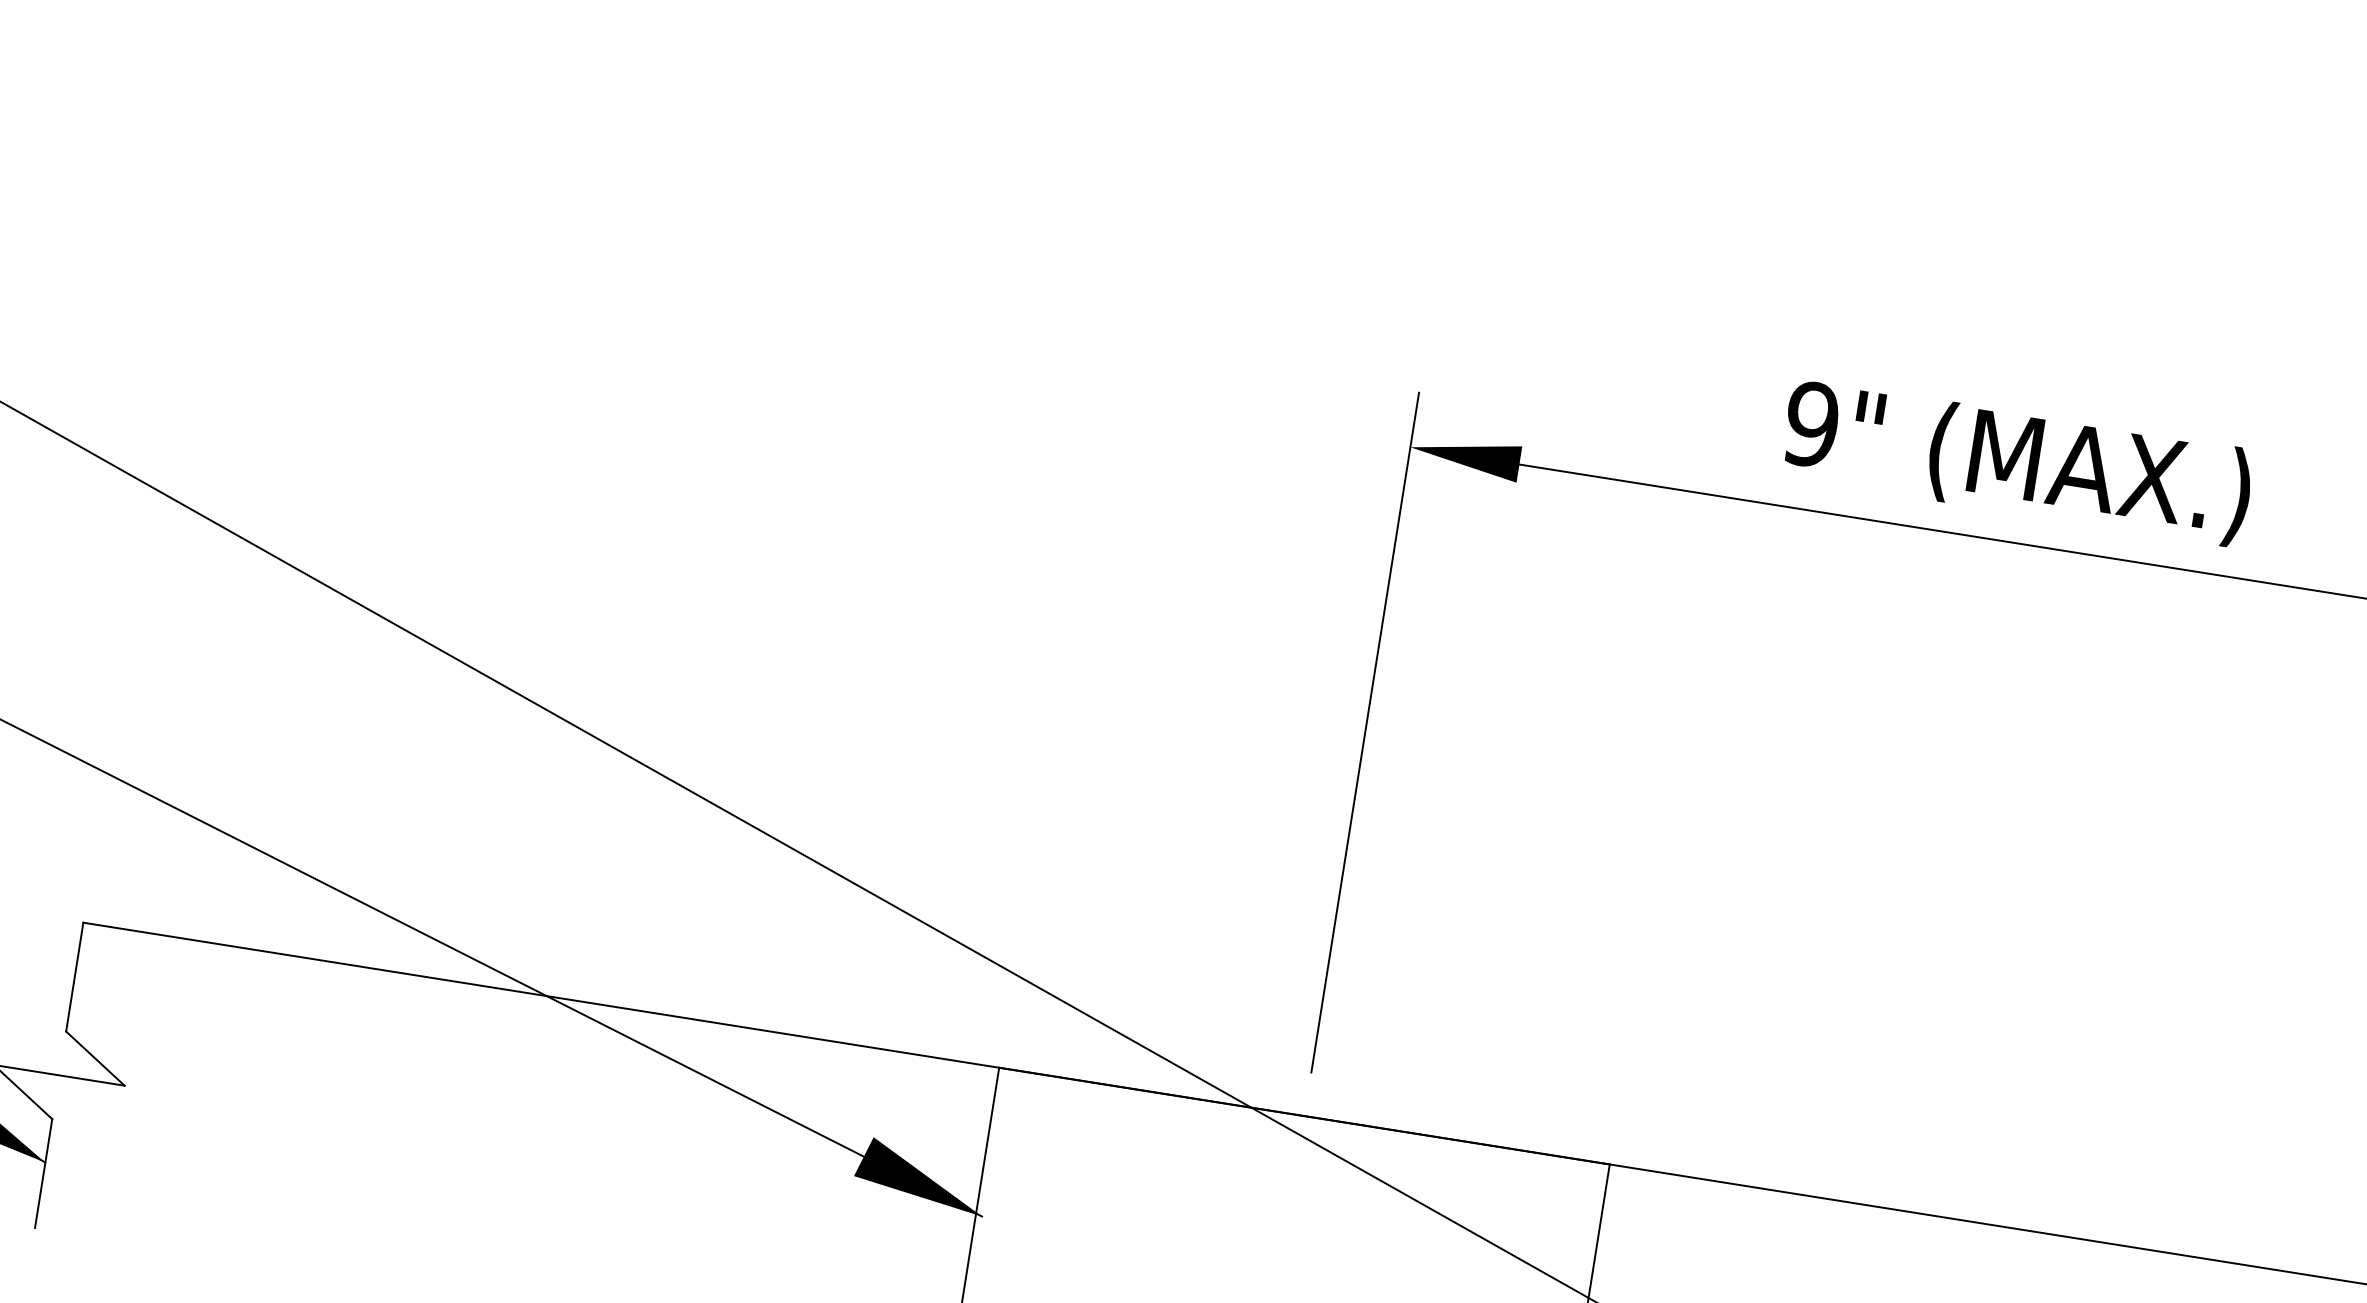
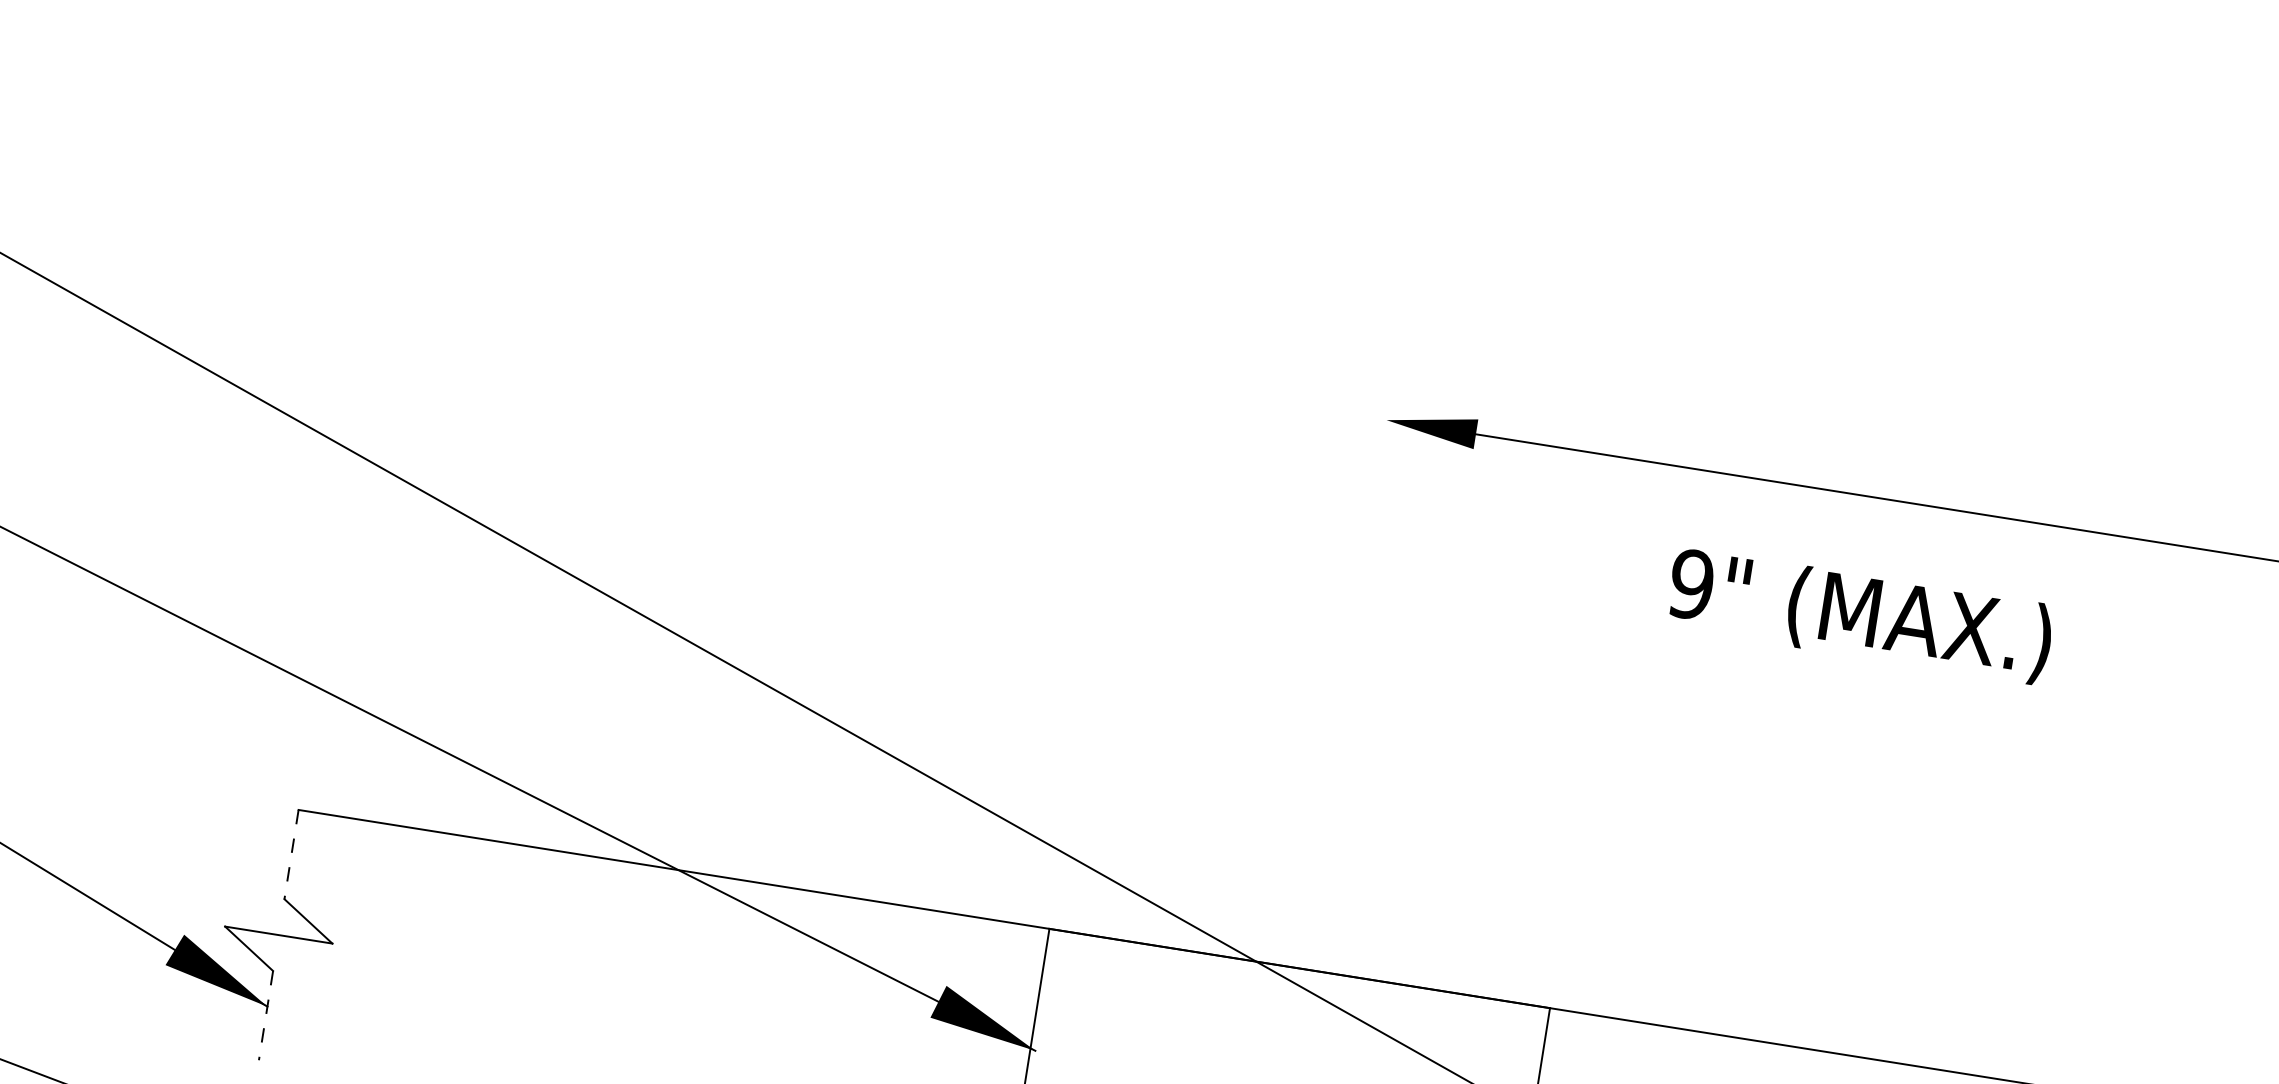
text: (2016, 464) -> (1859, 617), moved
line: (1365, 731) -> (1349, 653), removed
line: (74, 978) -> (291, 855), solid -> dashed
line: (43, 1174) -> (265, 1016), solid -> dashed

